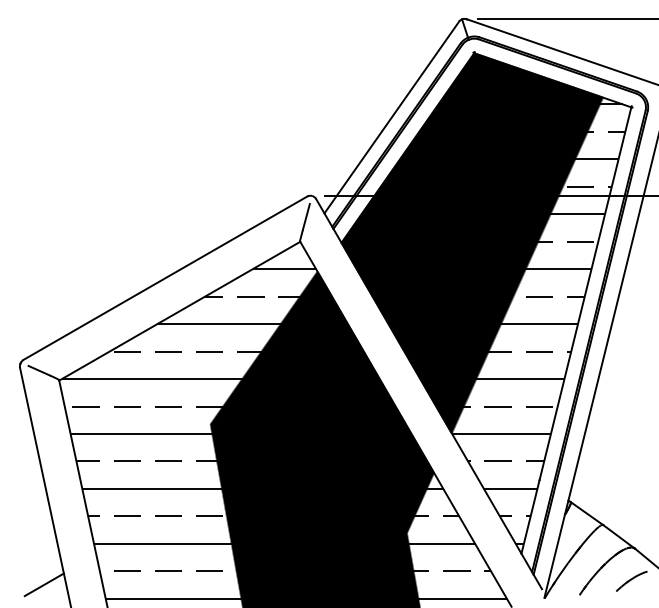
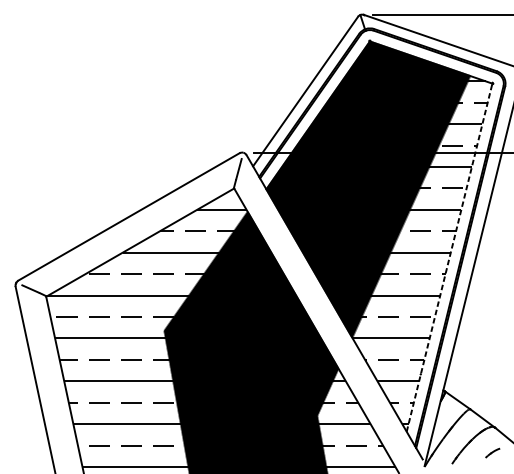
line: (576, 330) -> (449, 257), solid -> dashed
part: (631, 580) -> (492, 452), size x0.6
line: (43, 584) -> (33, 455), removed

